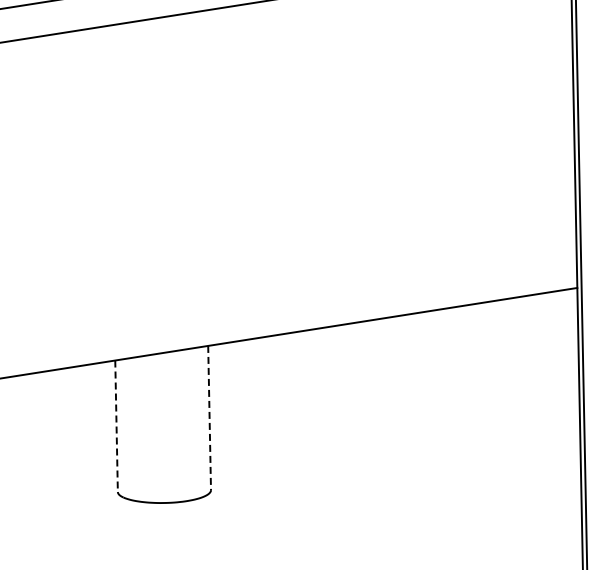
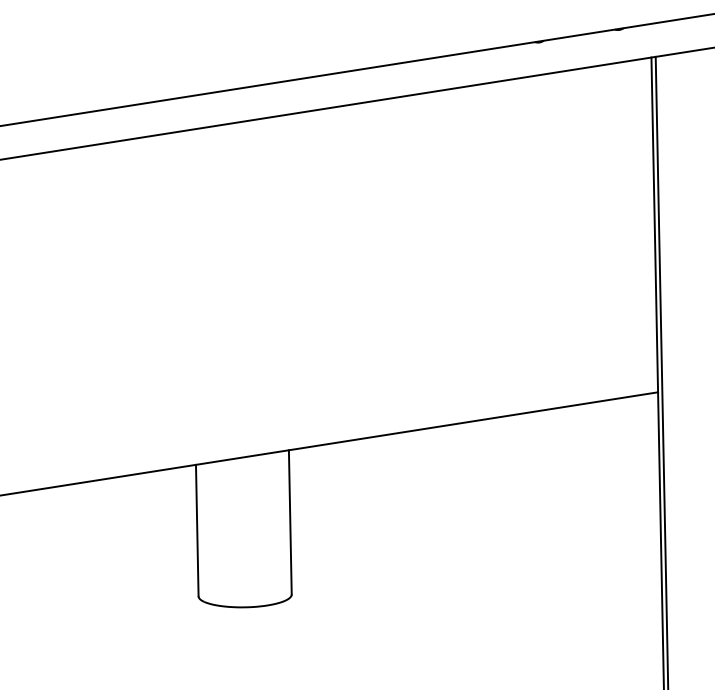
line: (209, 418) -> (290, 522), dashed -> solid
line: (116, 426) -> (197, 530), dashed -> solid

